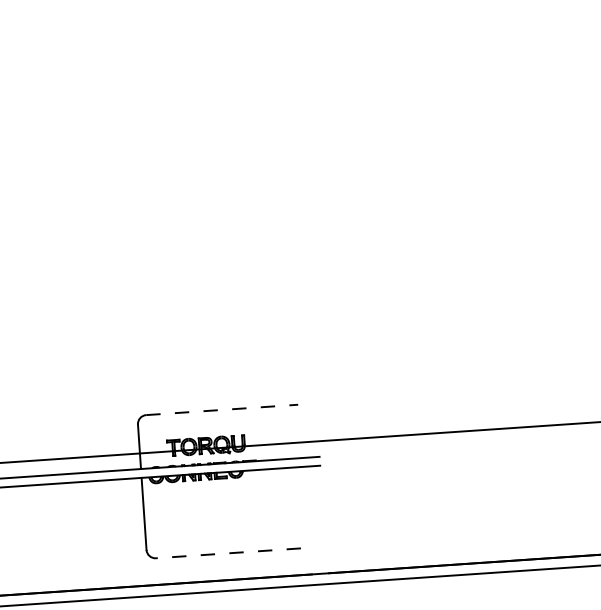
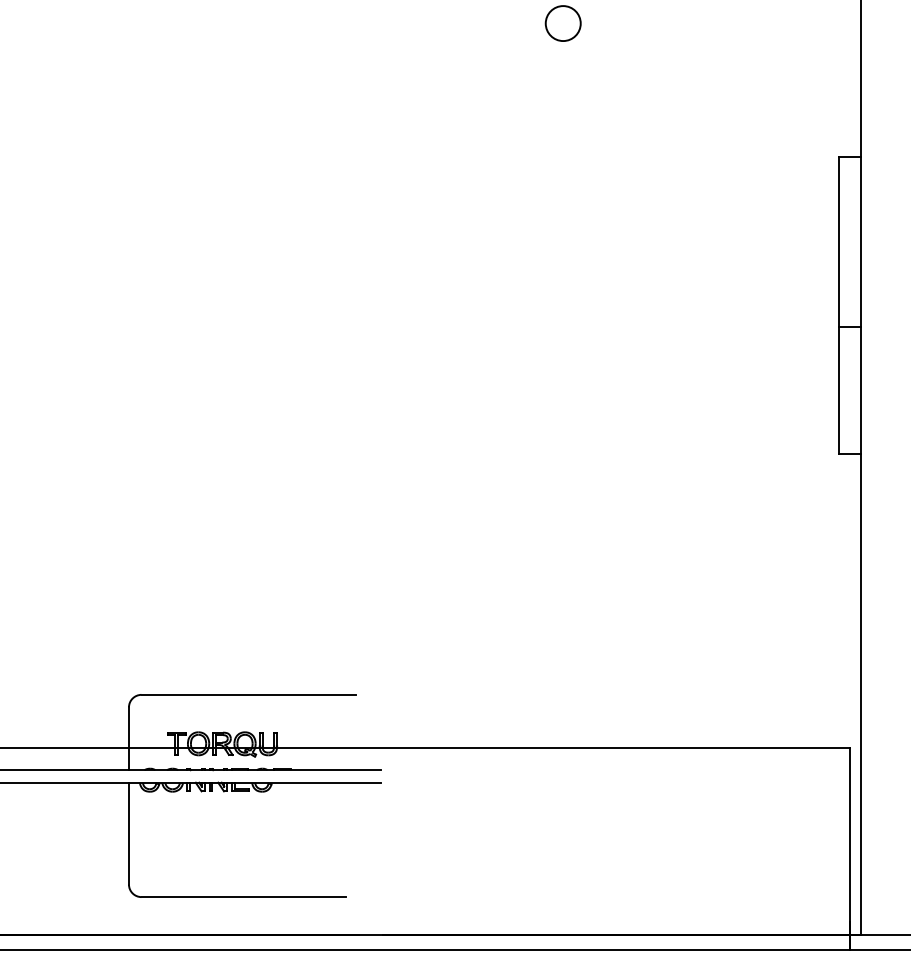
line: (222, 409) -> (249, 694), dashed -> solid
line: (228, 553) -> (243, 897), dashed -> solid

